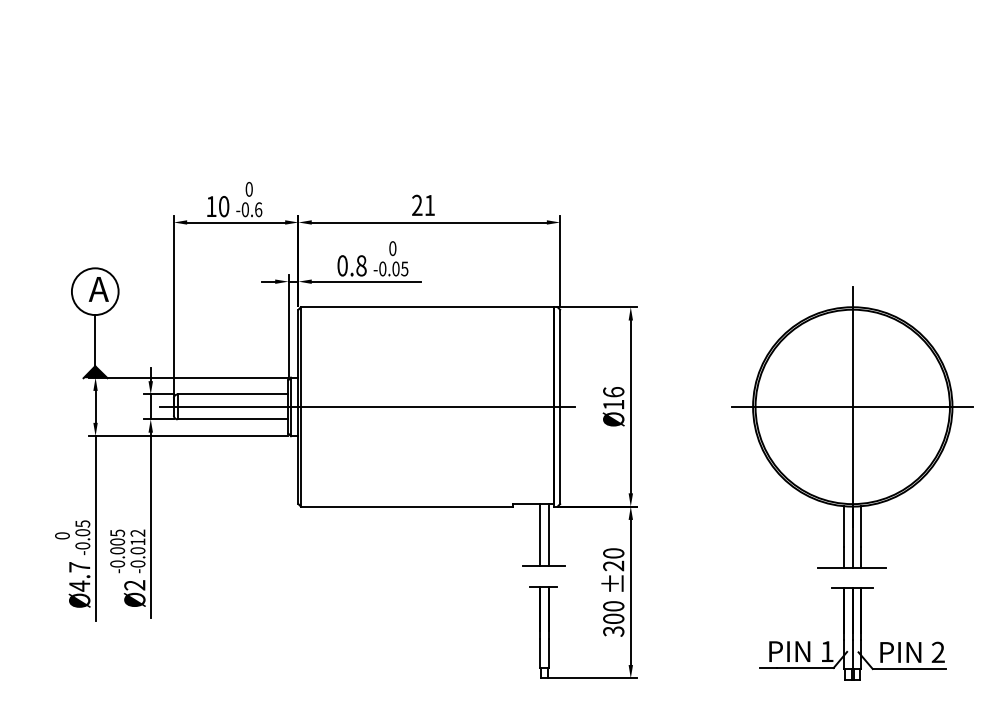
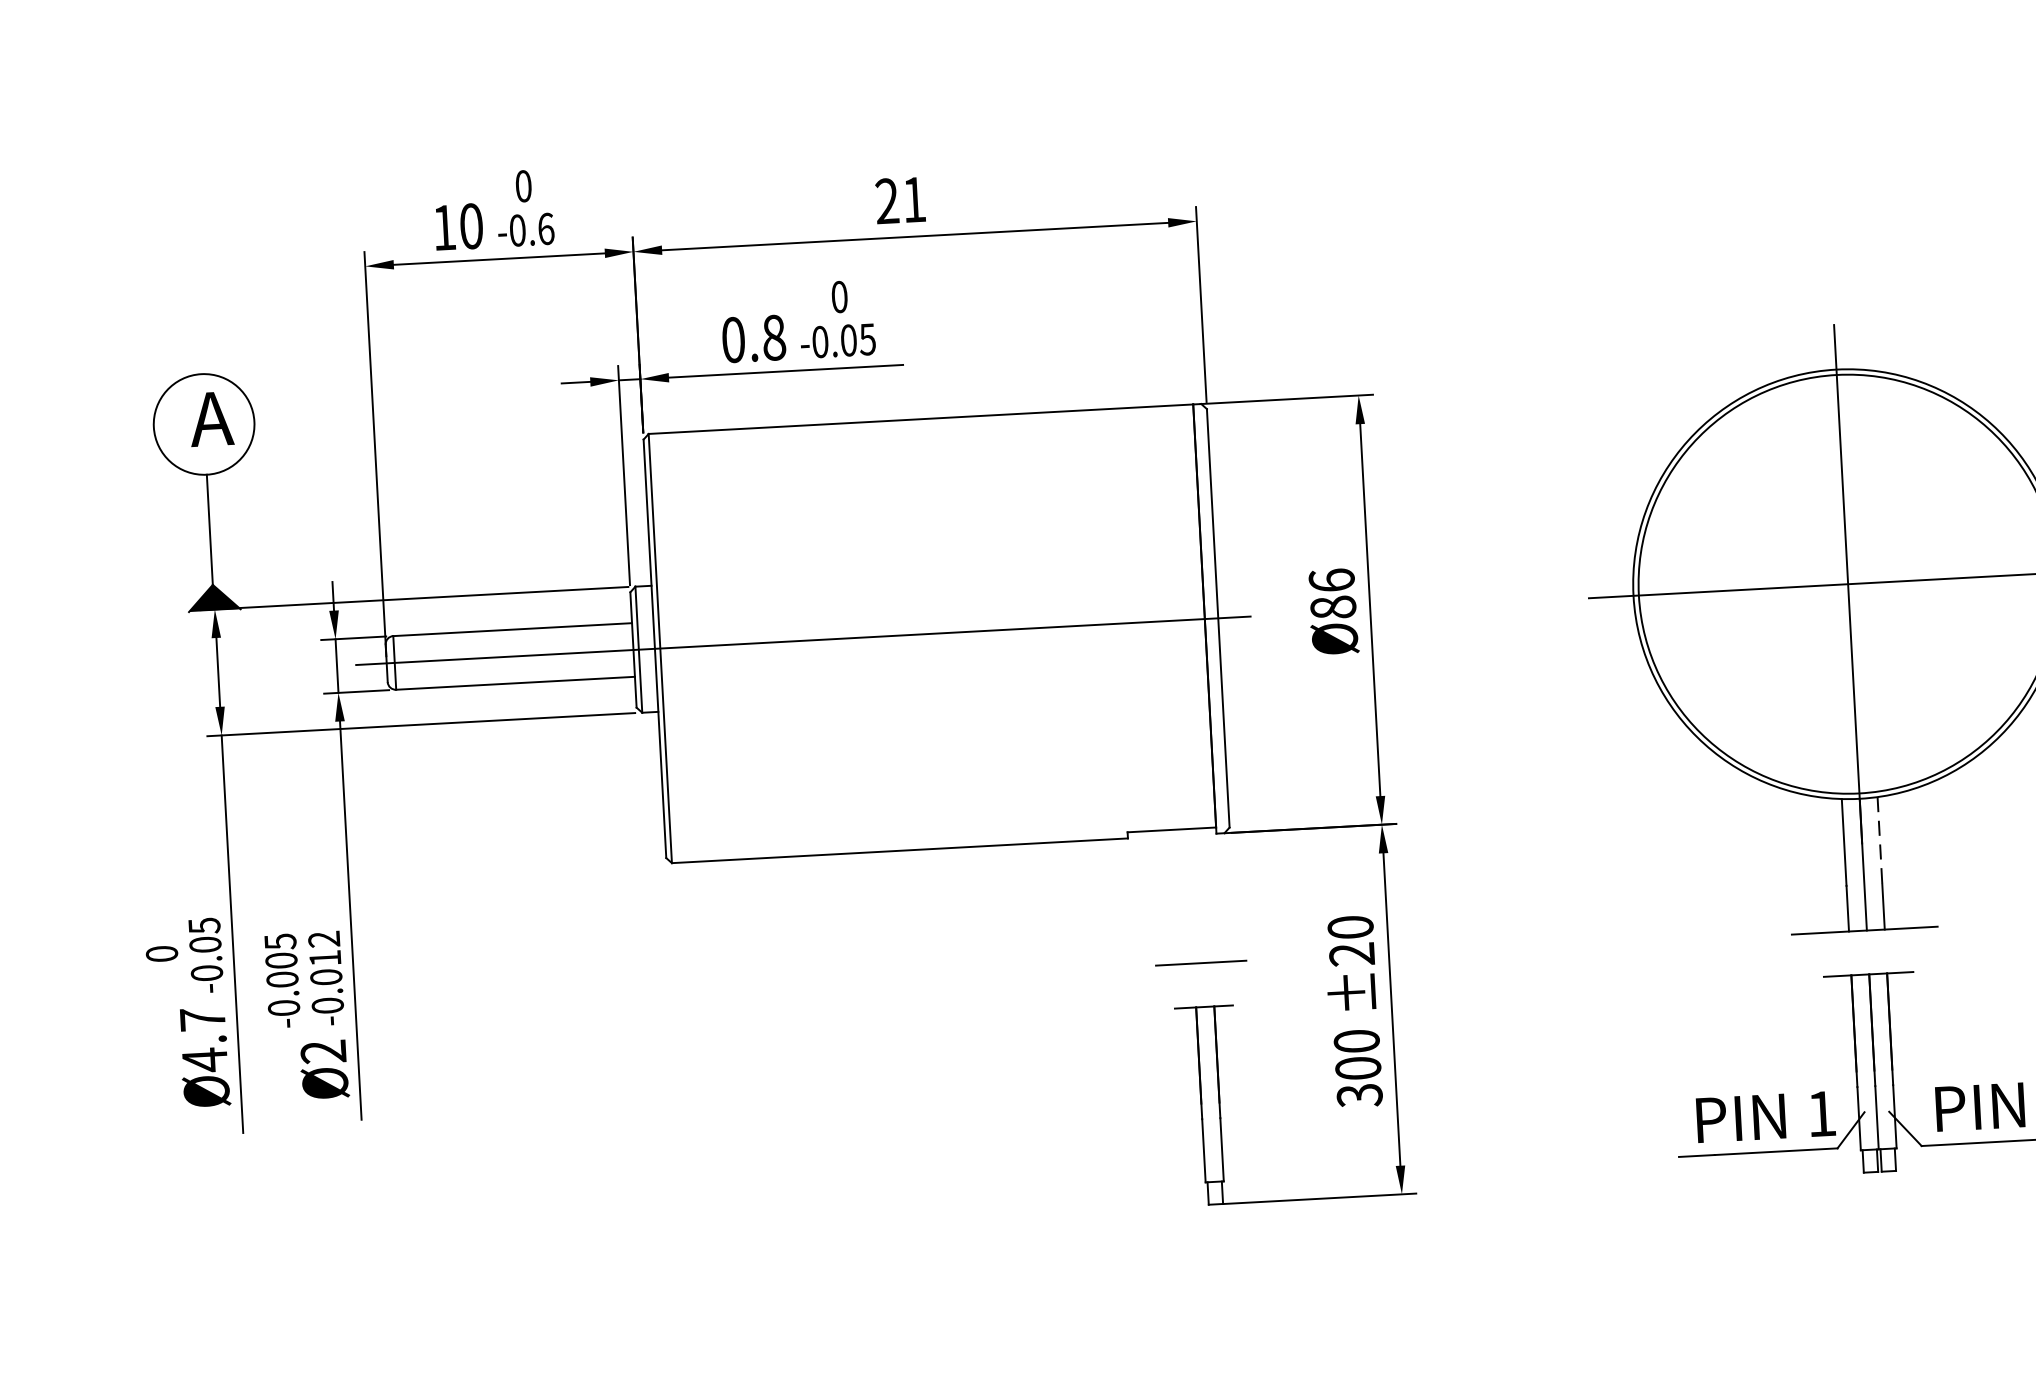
text: (613, 404) -> (1332, 606), 16 -> 86
line: (861, 526) -> (1880, 840), solid -> dashed
line: (540, 534) -> (1190, 895), removed
line: (548, 534) -> (1208, 894), removed

